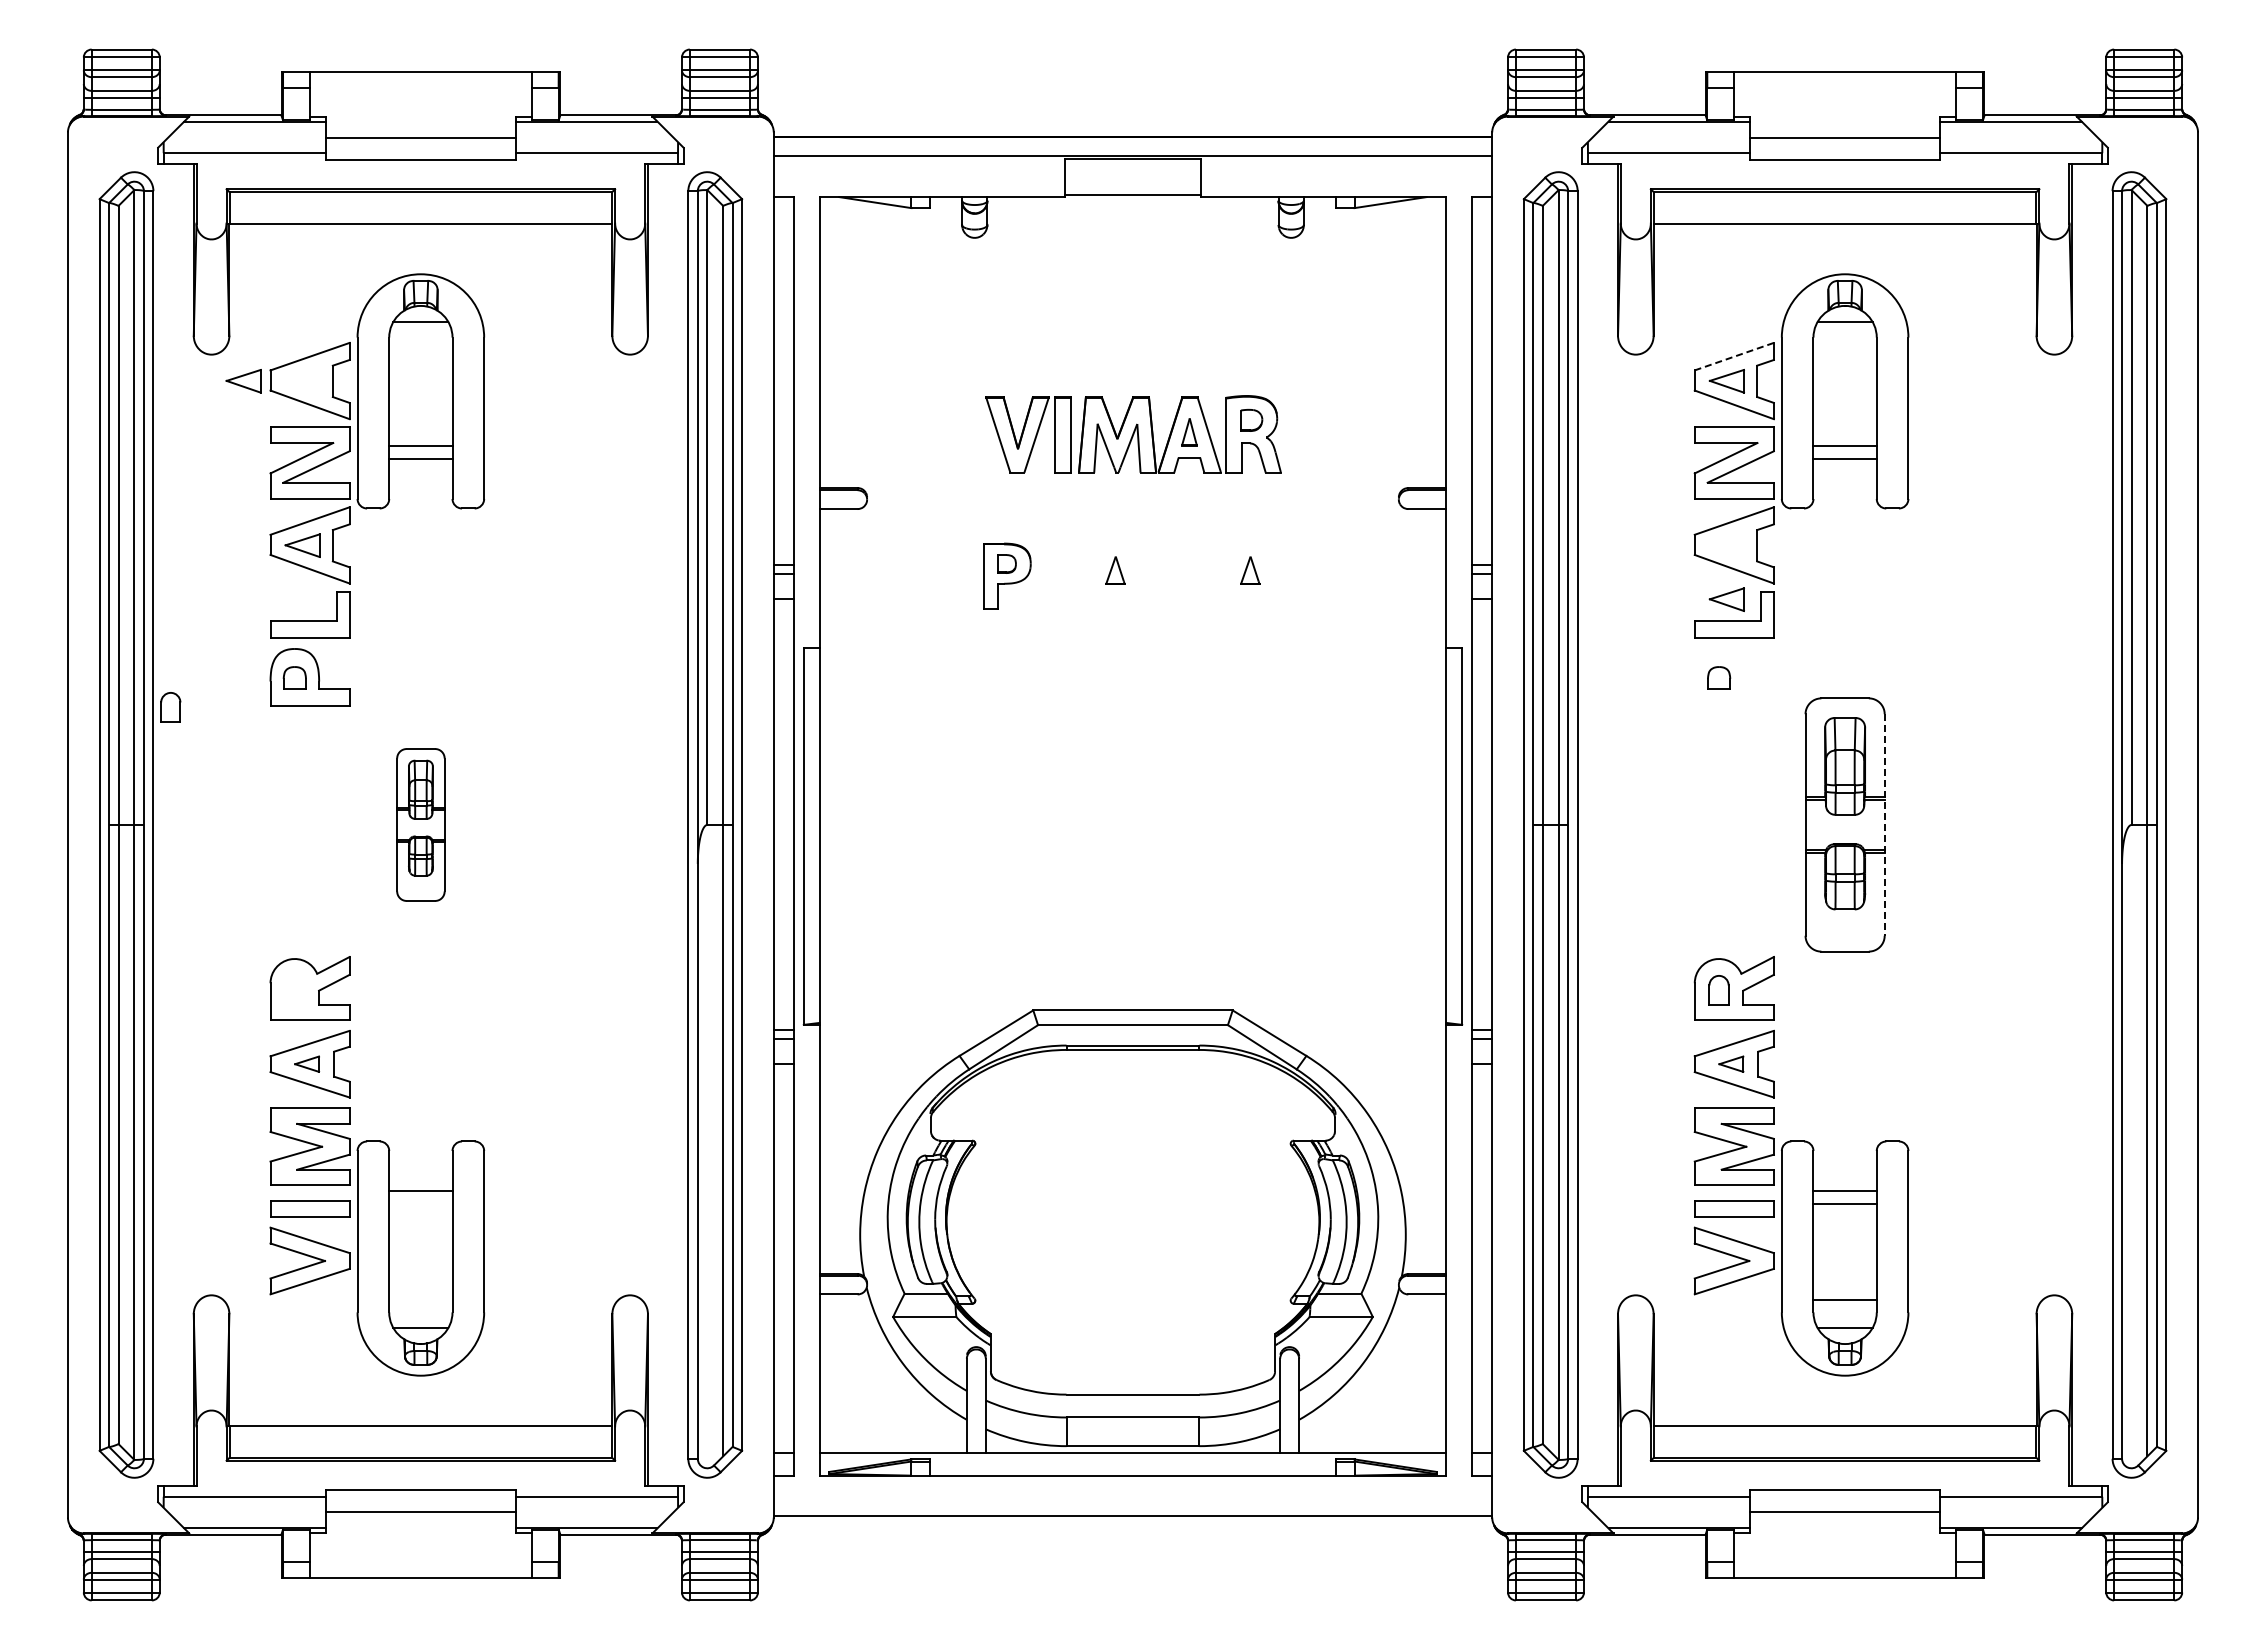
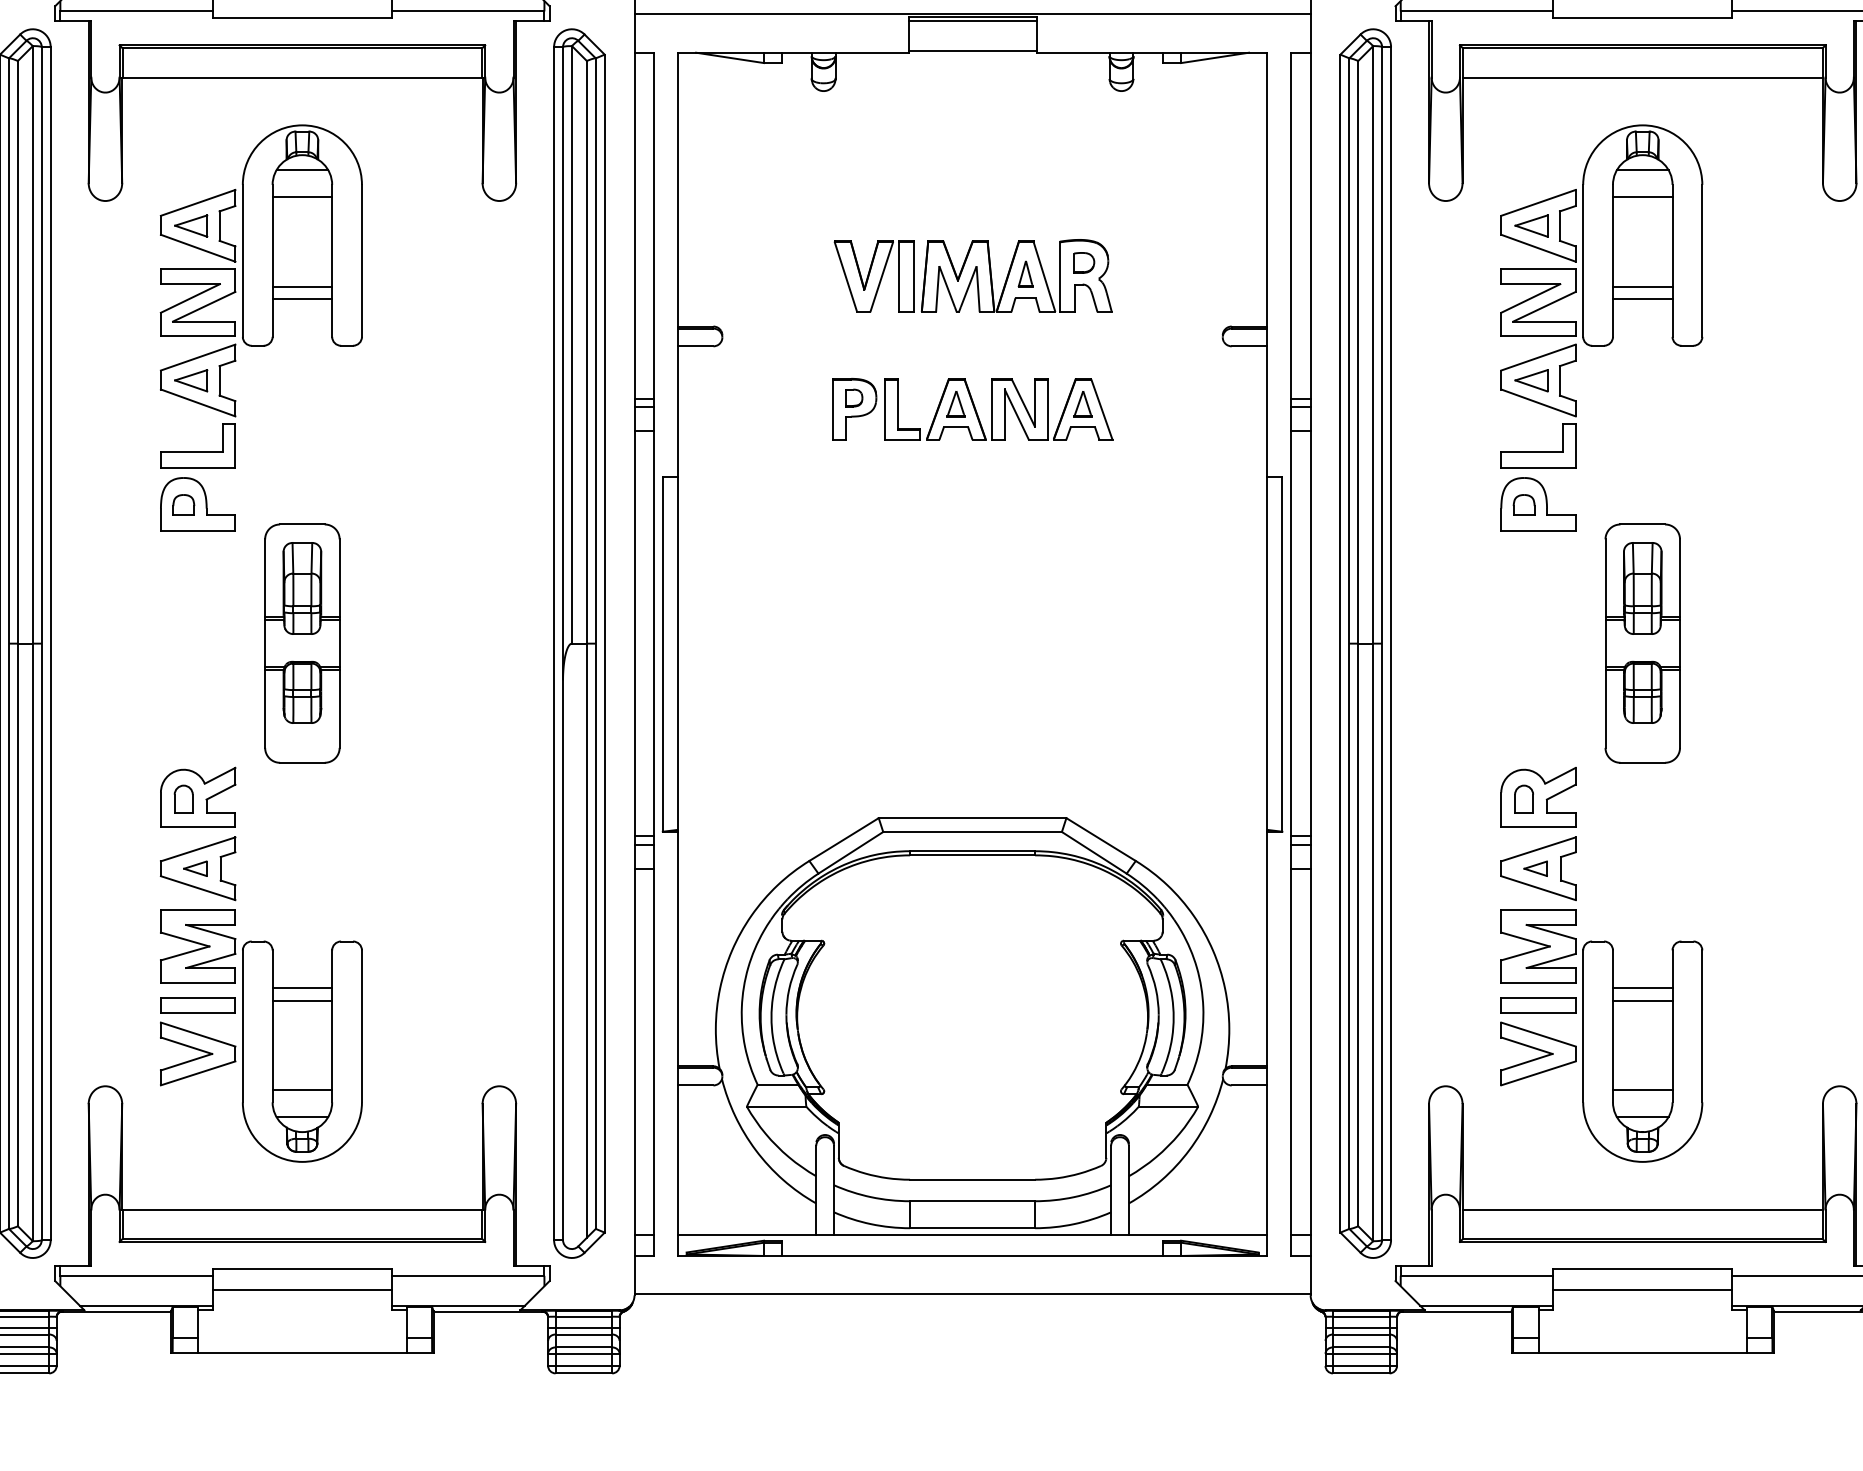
line: (1132, 163) -> (972, 21), added
line: (420, 350) -> (302, 197), added
line: (1844, 350) -> (1642, 197), added
line: (1734, 356) -> (1538, 202), dashed -> solid
part: (243, 381) -> (191, 226), moved
part: (1160, 576) -> (998, 409), added
part: (1726, 599) -> (1531, 380), moved
part: (1733, 677) -> (1537, 504), added
part: (170, 707) -> (183, 799), moved
part: (420, 824) -> (302, 643), size x1.67
line: (1884, 825) -> (1679, 644), dashed -> solid
line: (420, 1204) -> (302, 1000), added
line: (420, 1299) -> (302, 1090), added

